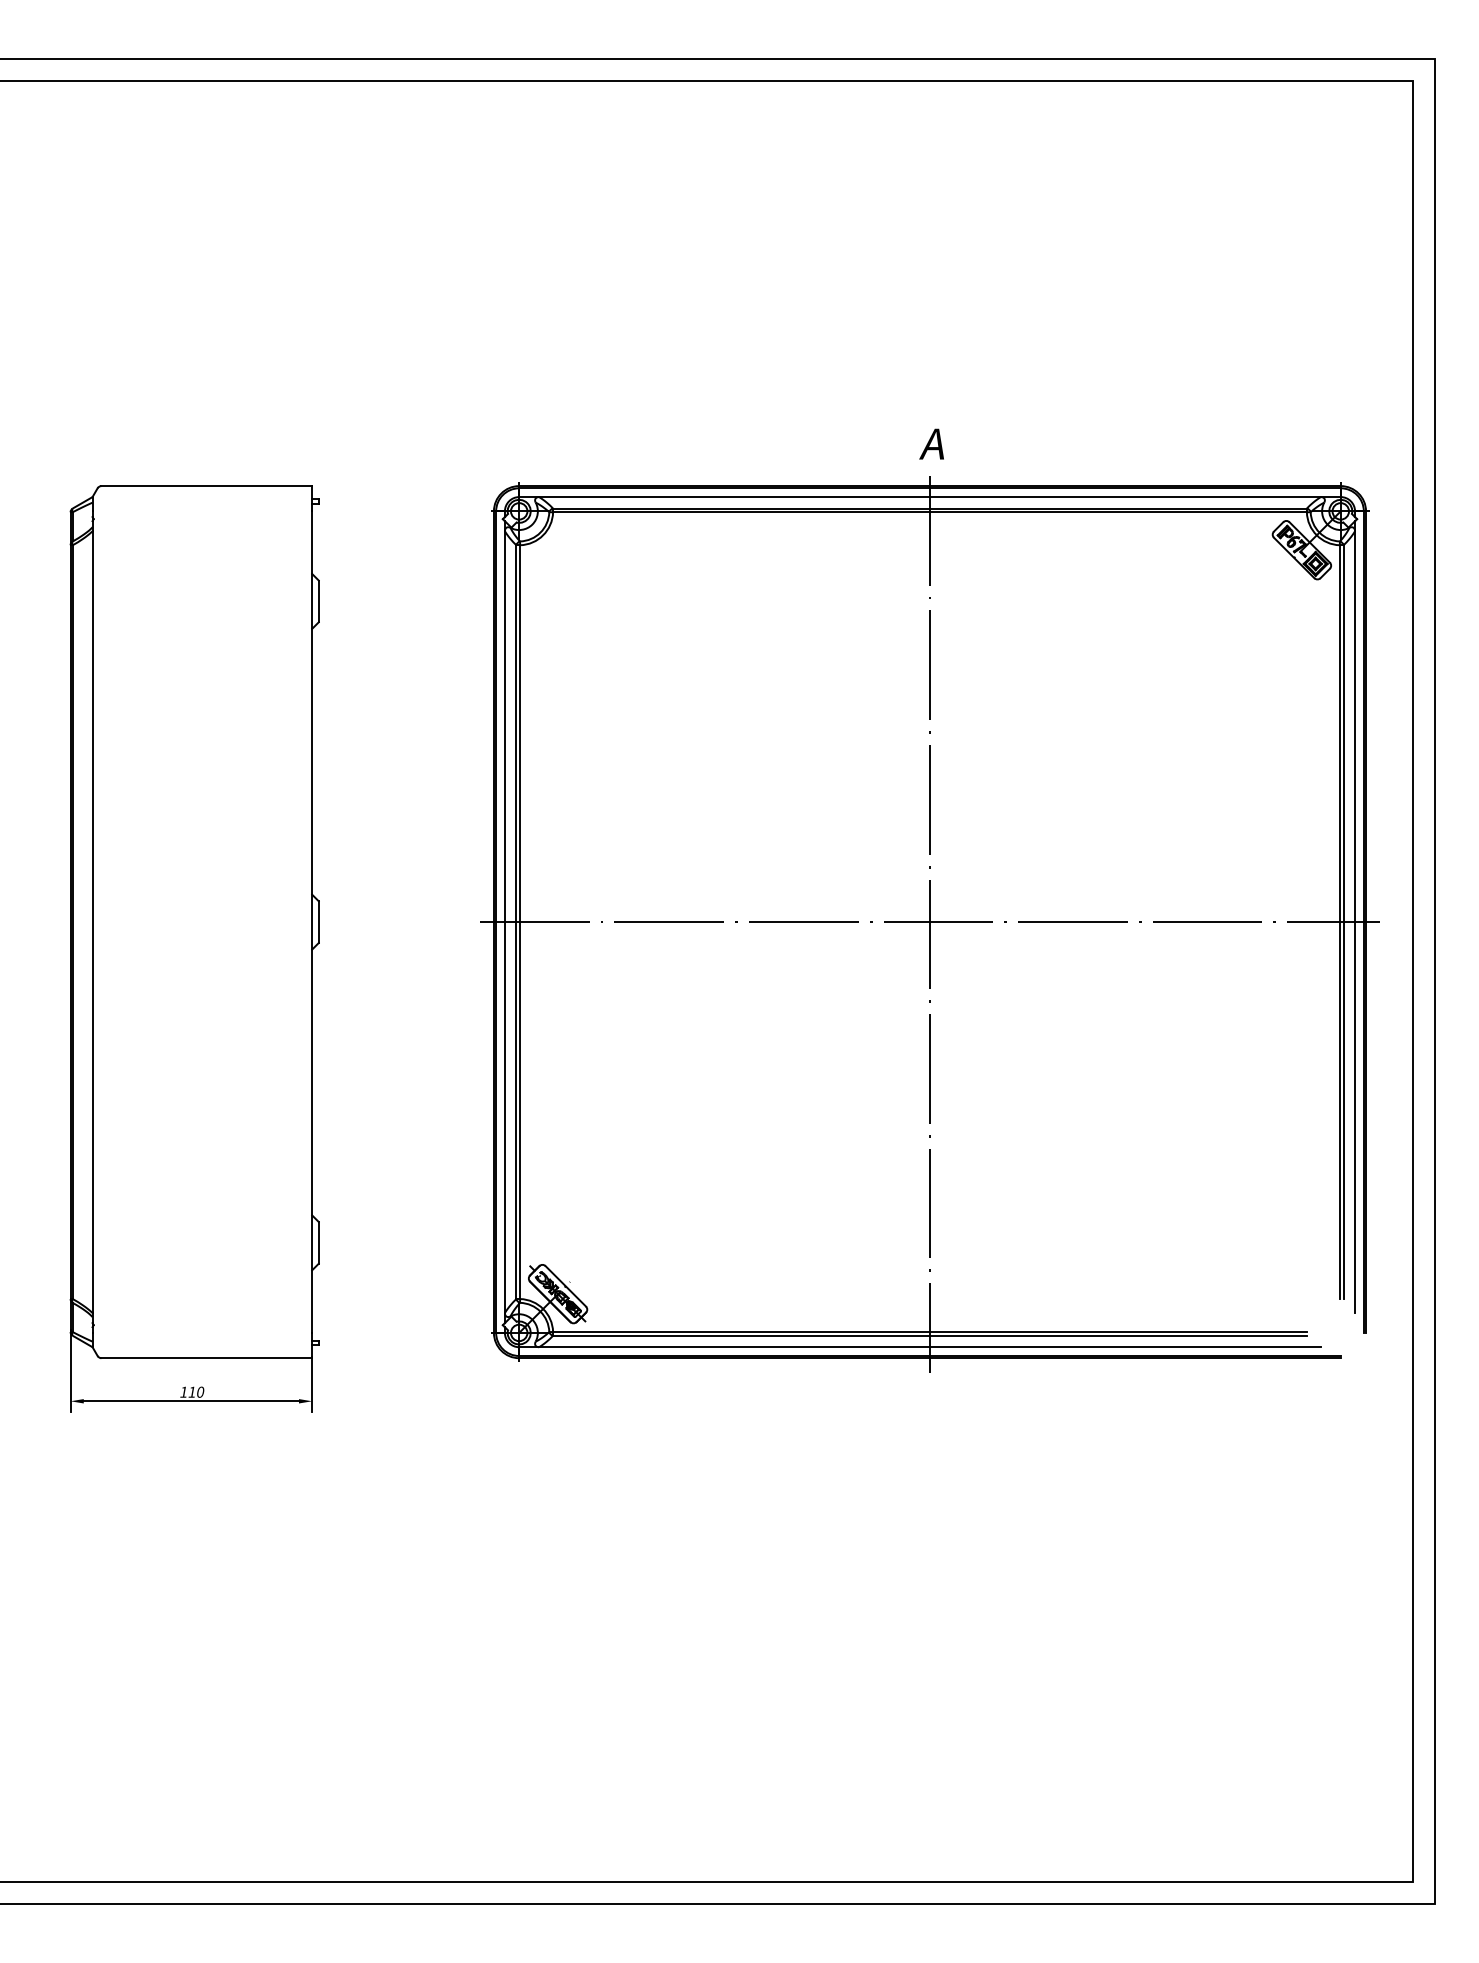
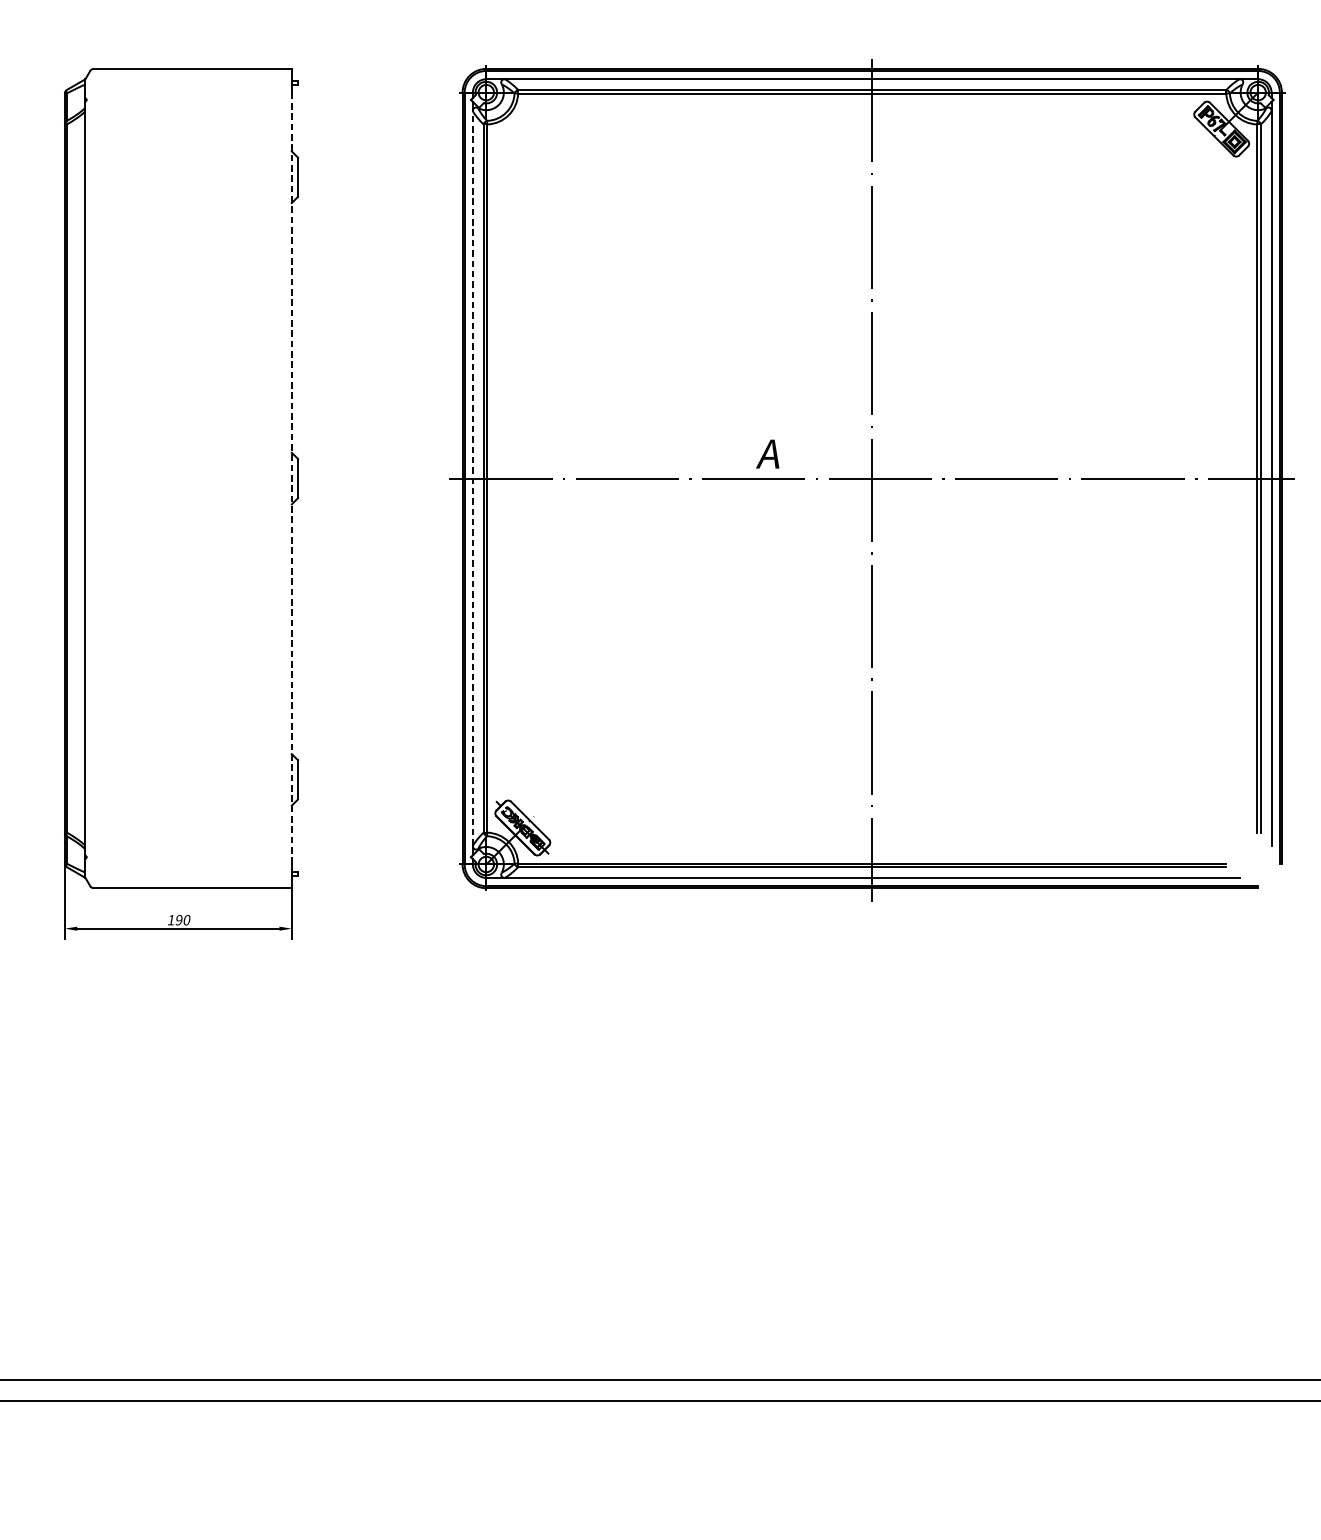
text: (931, 443) -> (767, 453), moved
line: (312, 922) -> (292, 478), solid -> dashed
line: (504, 922) -> (472, 478), solid -> dashed
text: (191, 1391) -> (178, 919), 110 -> 190

